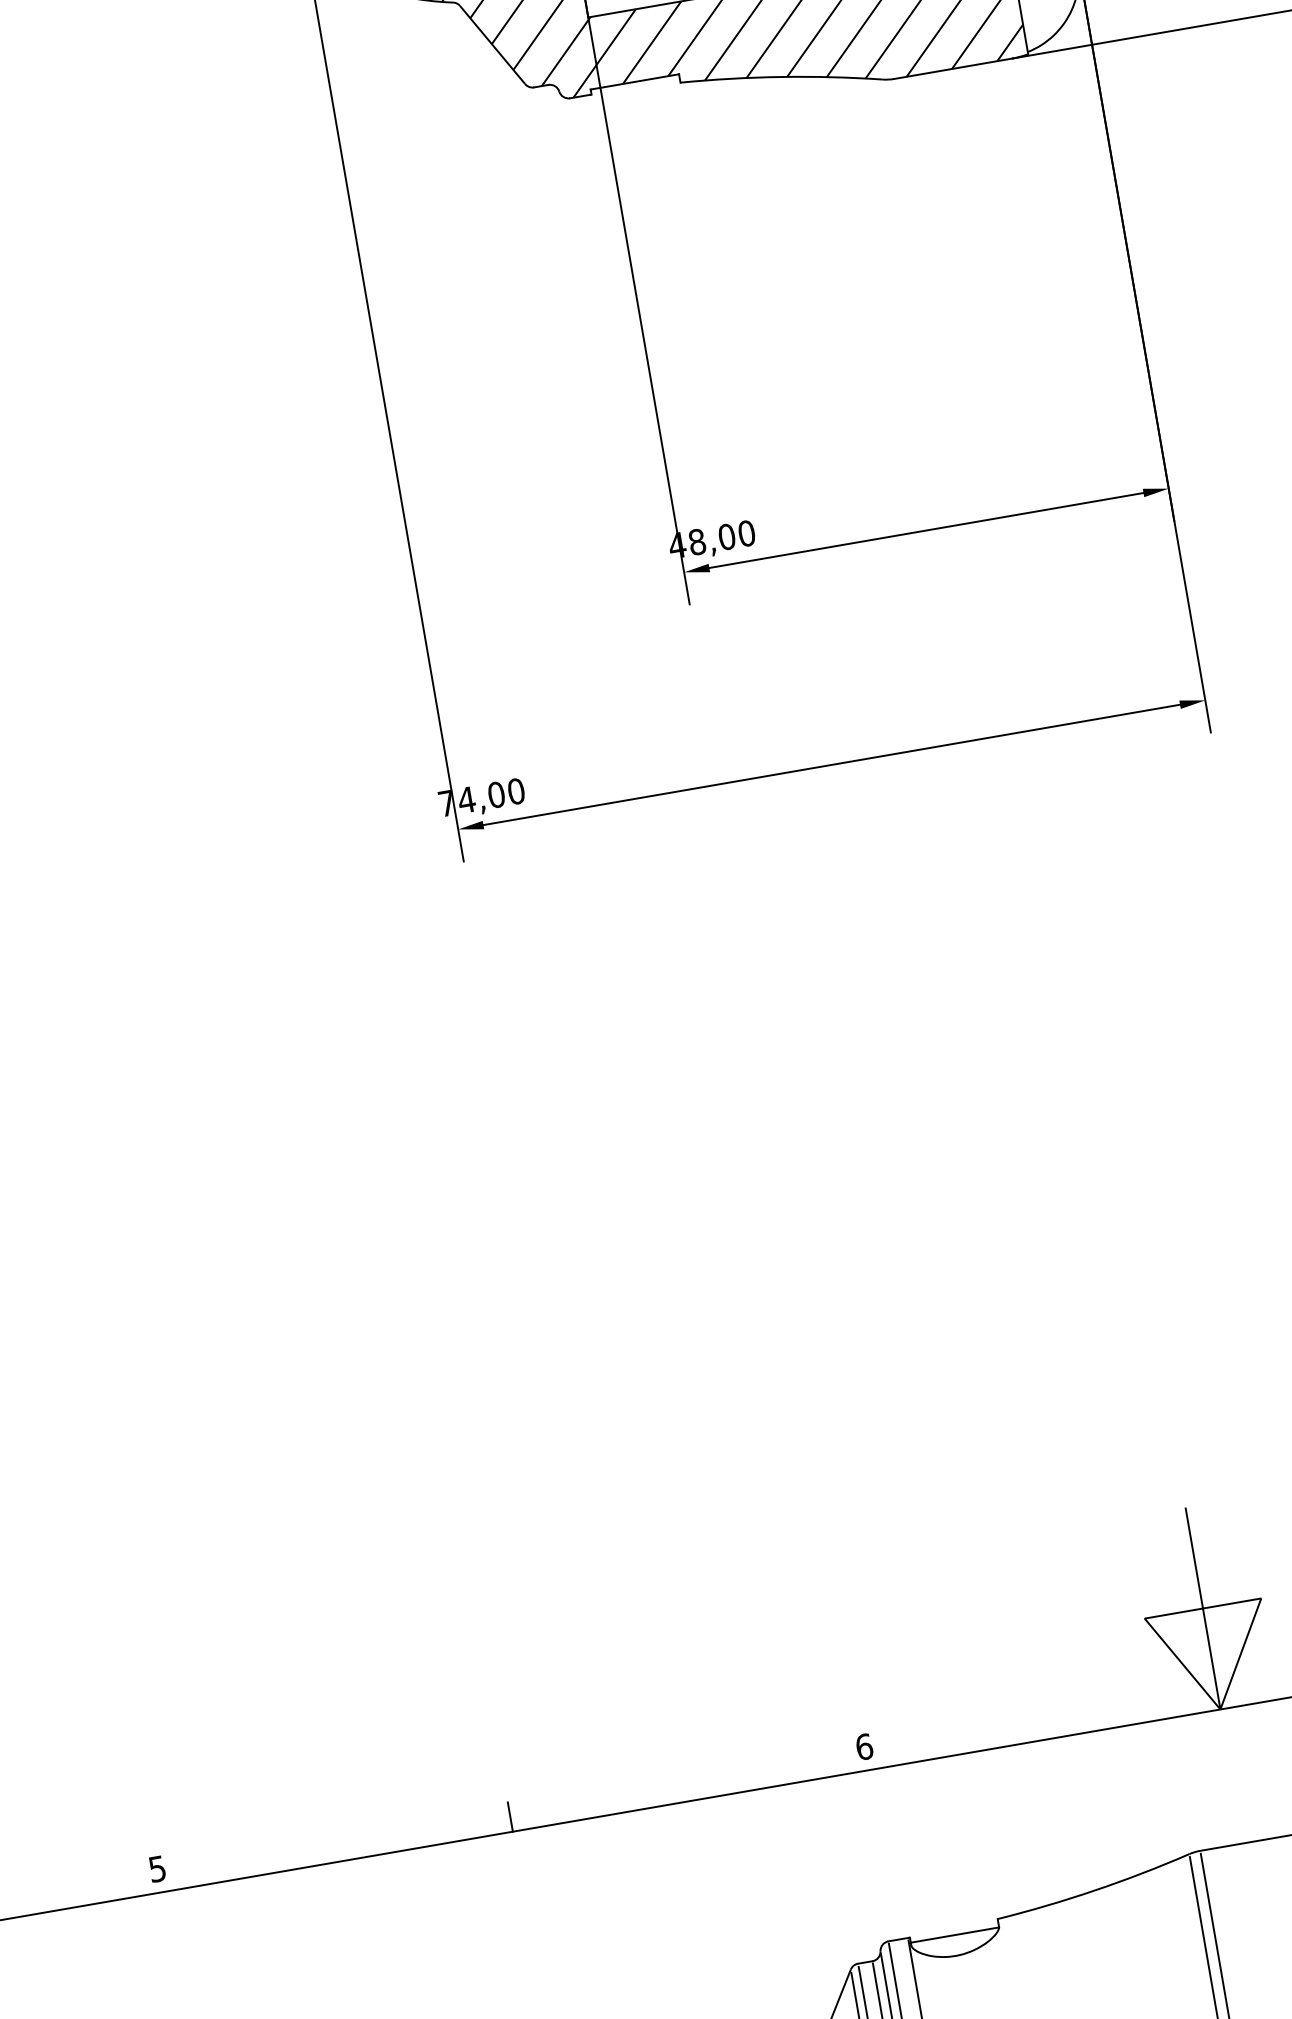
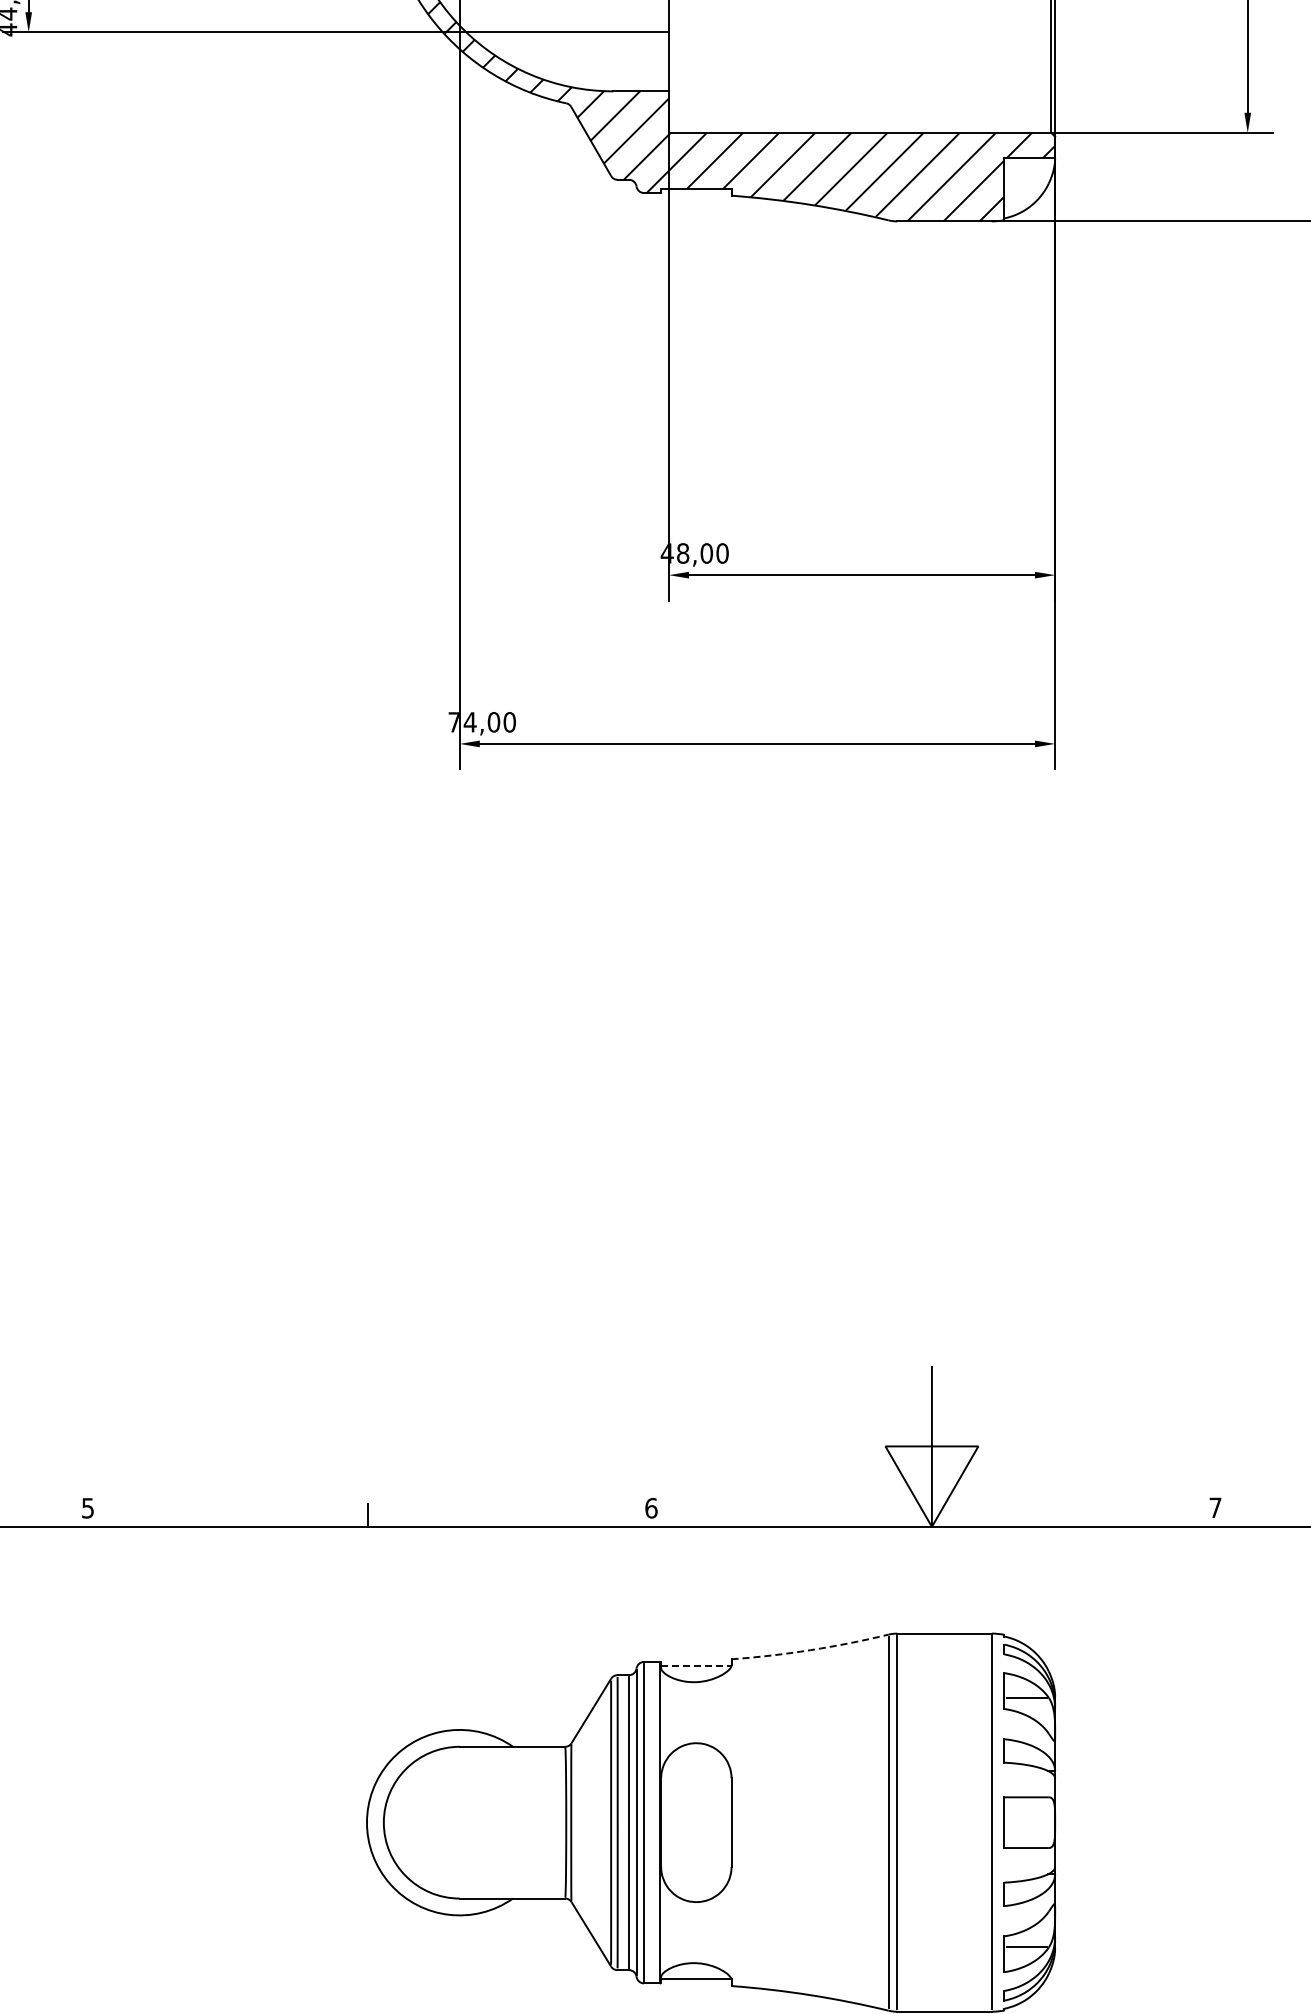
arc: (1094, 1890) -> (810, 1650), solid -> dashed
line: (955, 1934) -> (696, 1665), solid -> dashed

